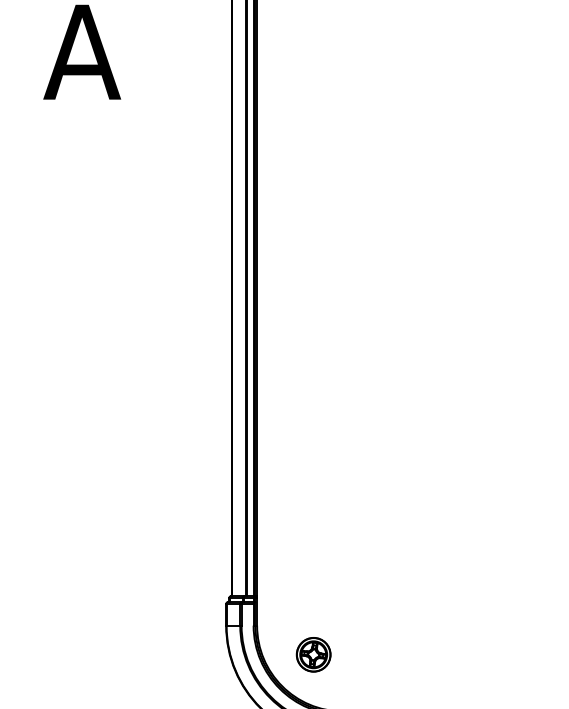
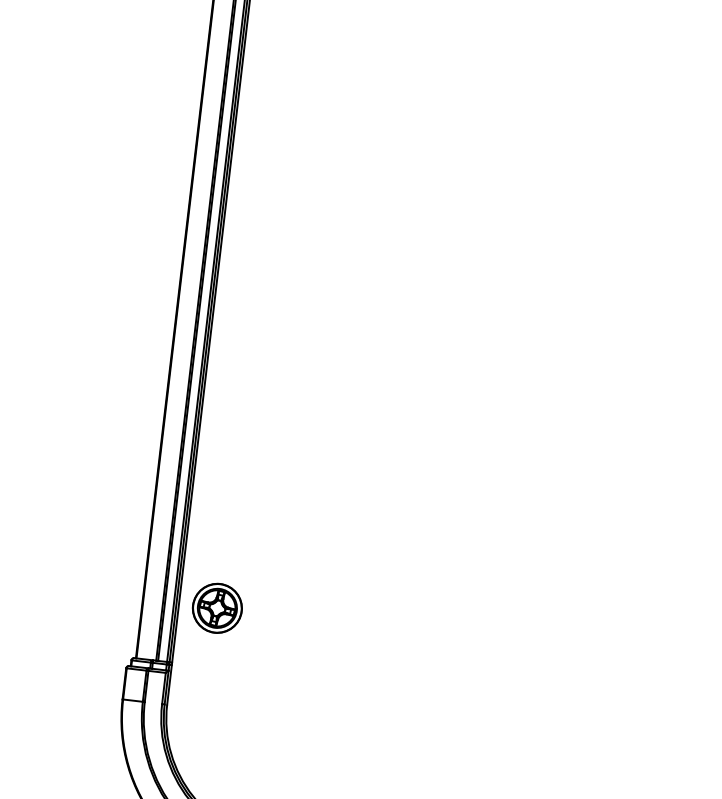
part: (313, 654) -> (217, 607), moved

